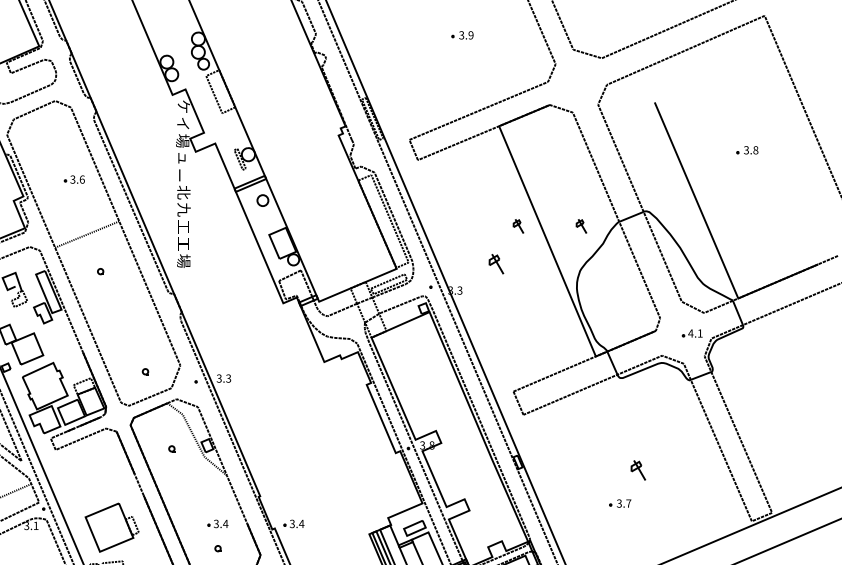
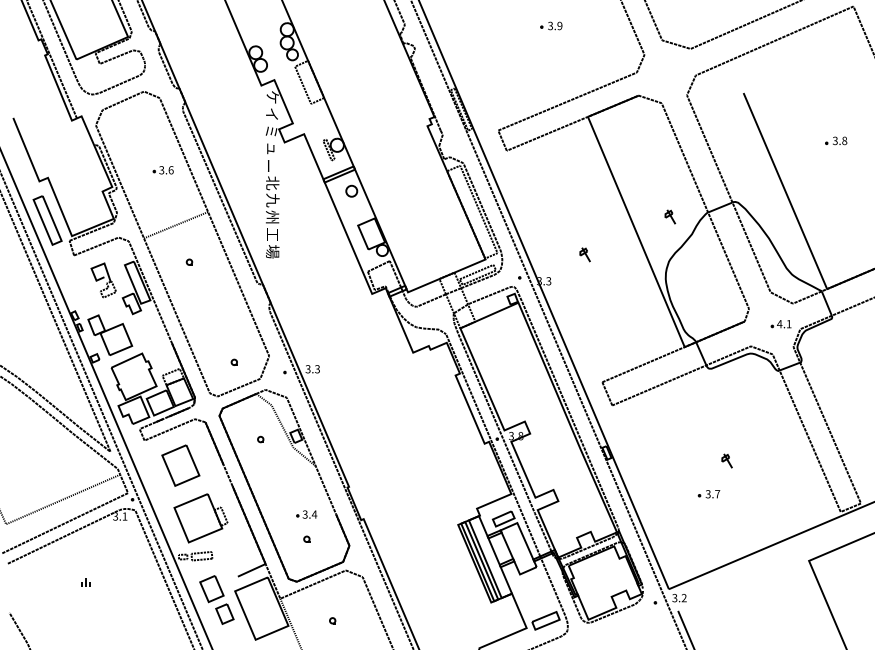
text: (182, 140) -> (271, 131), 場 -> ミ
text: (183, 225) -> (272, 216), 工 -> 州
part: (518, 225) -> (607, 216), removed
part: (495, 263) -> (584, 254), size x0.71
part: (637, 469) -> (726, 460), size x0.71
part: (91, 474) -> (180, 465), added
part: (293, 523) -> (382, 514), removed

